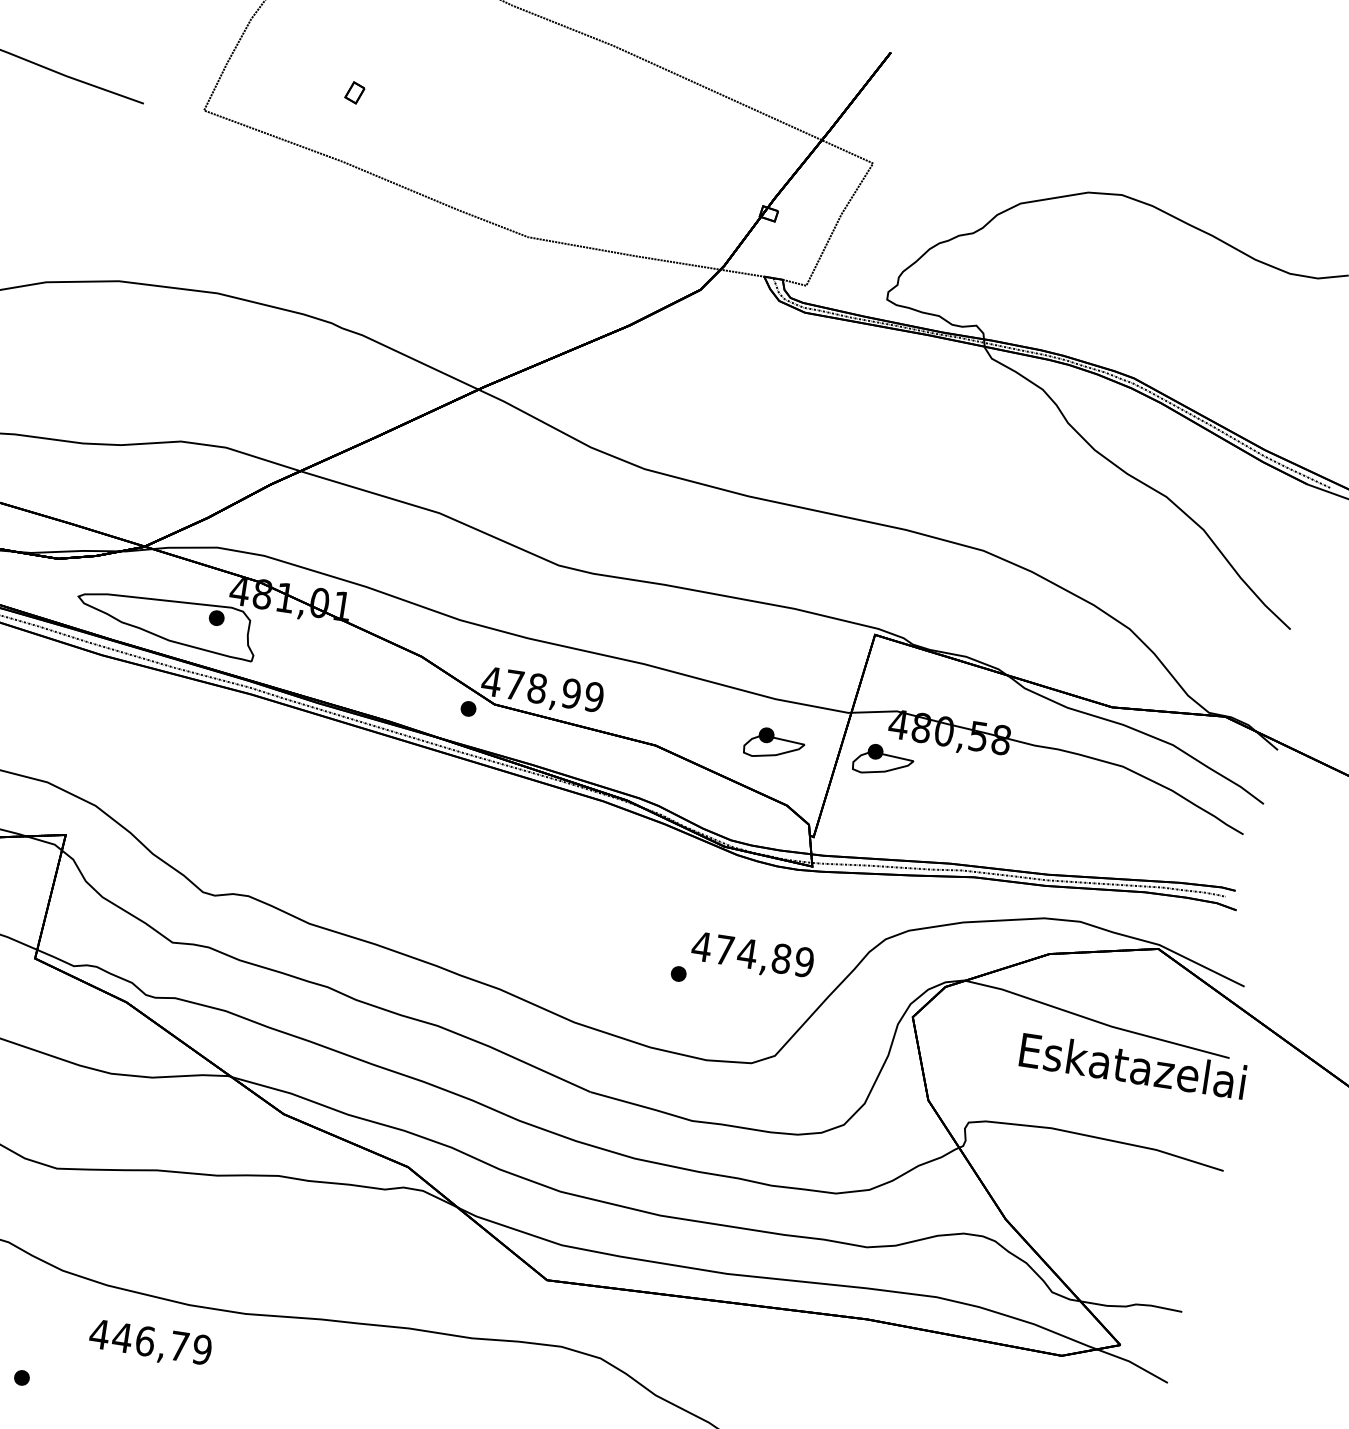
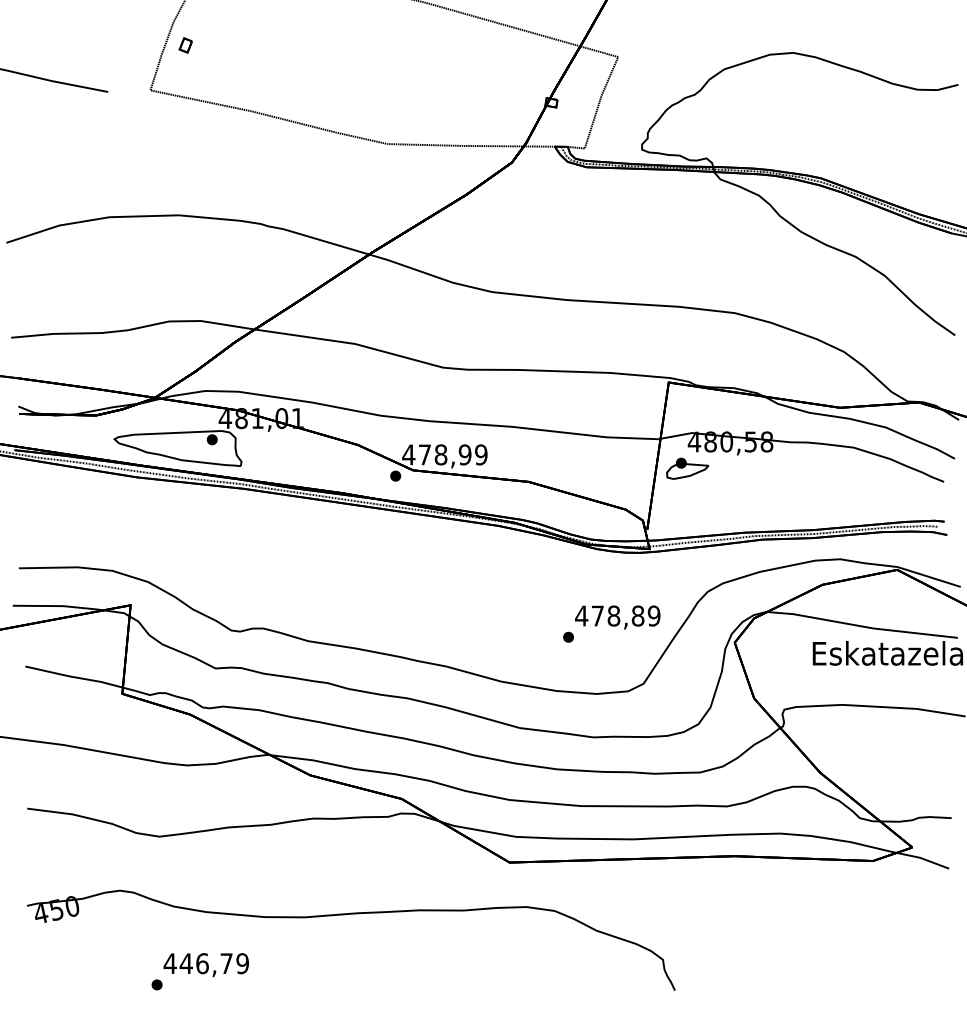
part: (354, 92) -> (185, 45), moved
part: (774, 744) -> (610, 468), removed
text: (746, 952) -> (613, 615), 474,89 -> 478,89
text: (149, 1344) -> (205, 965), moved

